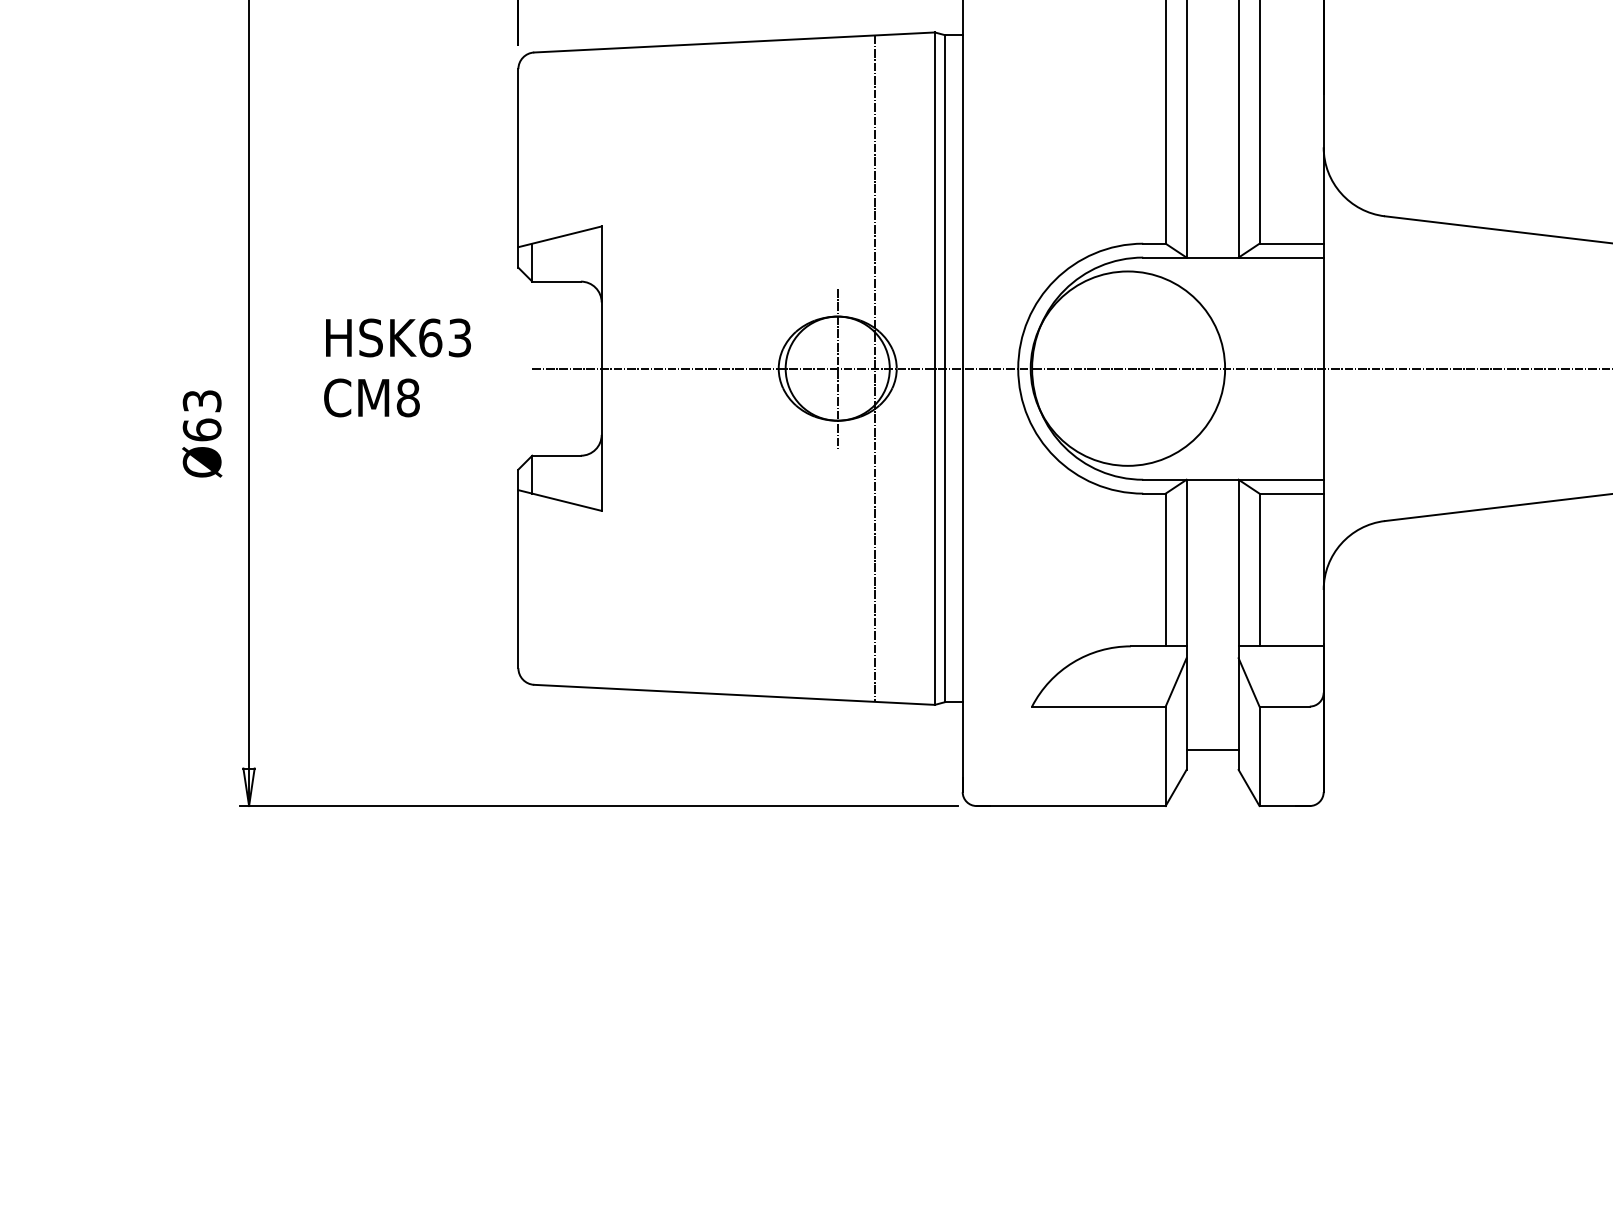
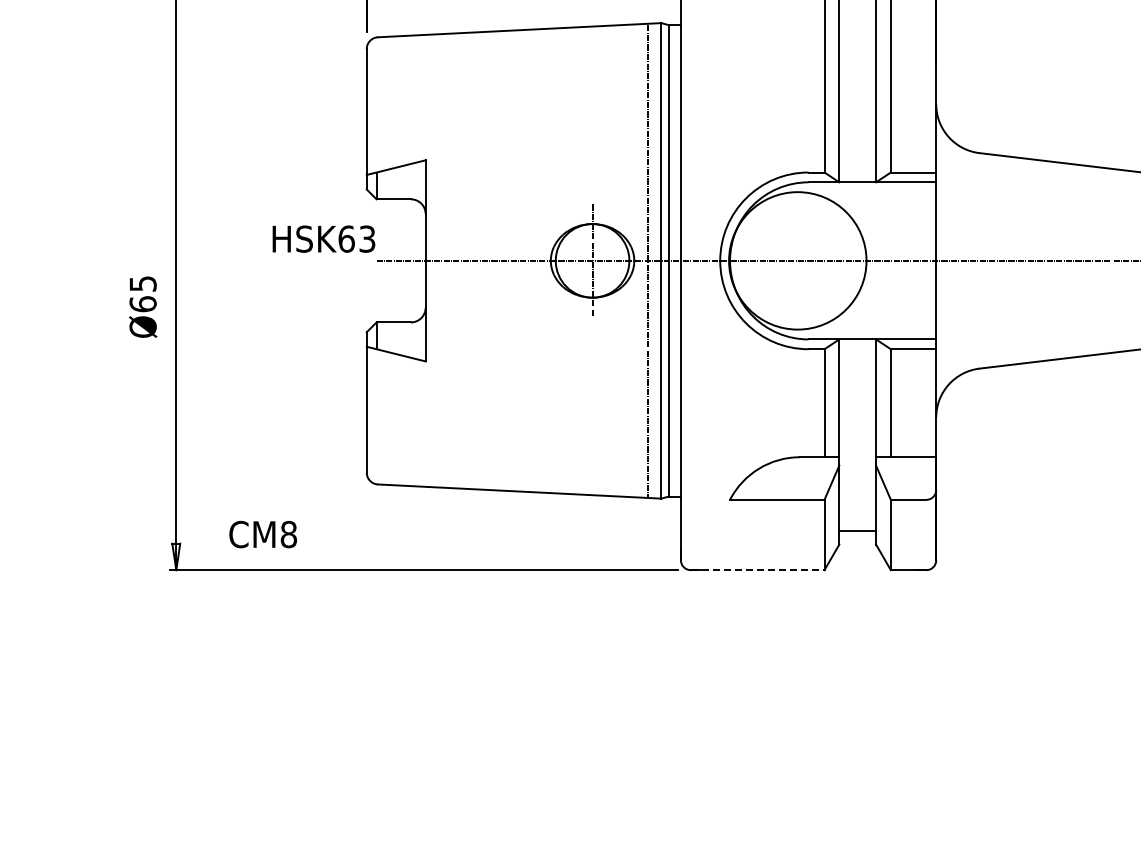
text: (397, 337) -> (323, 238), moved
line: (875, 368) -> (648, 260), moved
text: (372, 397) -> (263, 534), moved
text: (201, 400) -> (142, 283), Ø63 -> Ø65
line: (1070, 806) -> (757, 570), solid -> dashed

